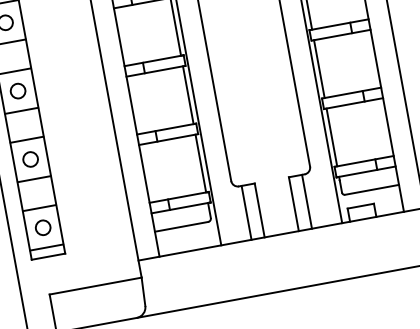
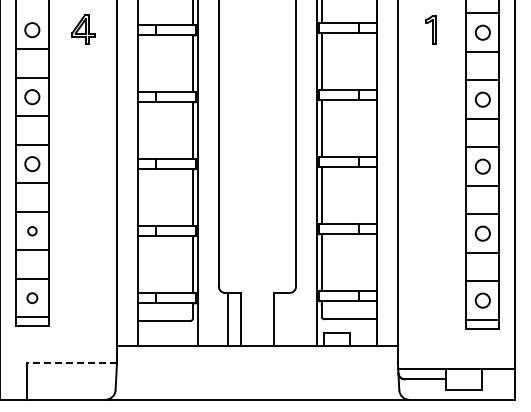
circle: (30, 159) -> (32, 231), size x0.6
line: (307, 200) -> (287, 318), removed
circle: (43, 228) -> (32, 298), size x0.7
line: (95, 286) -> (71, 362), solid -> dashed

